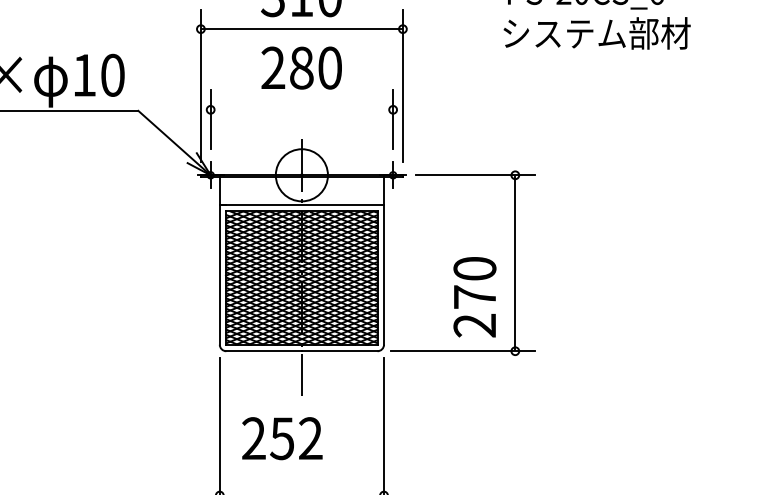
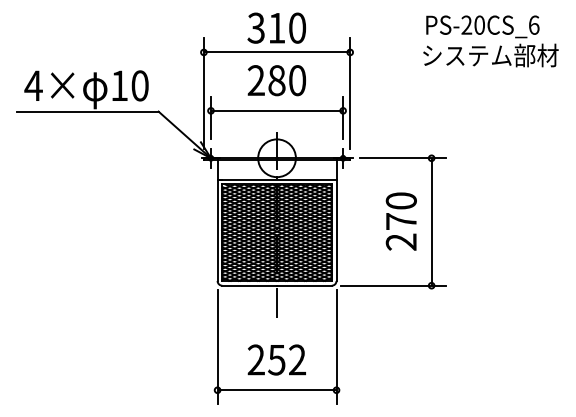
line: (301, 109) -> (276, 110), added
text: (473, 297) -> (400, 221), moved
text: (281, 437) -> (276, 359), moved

